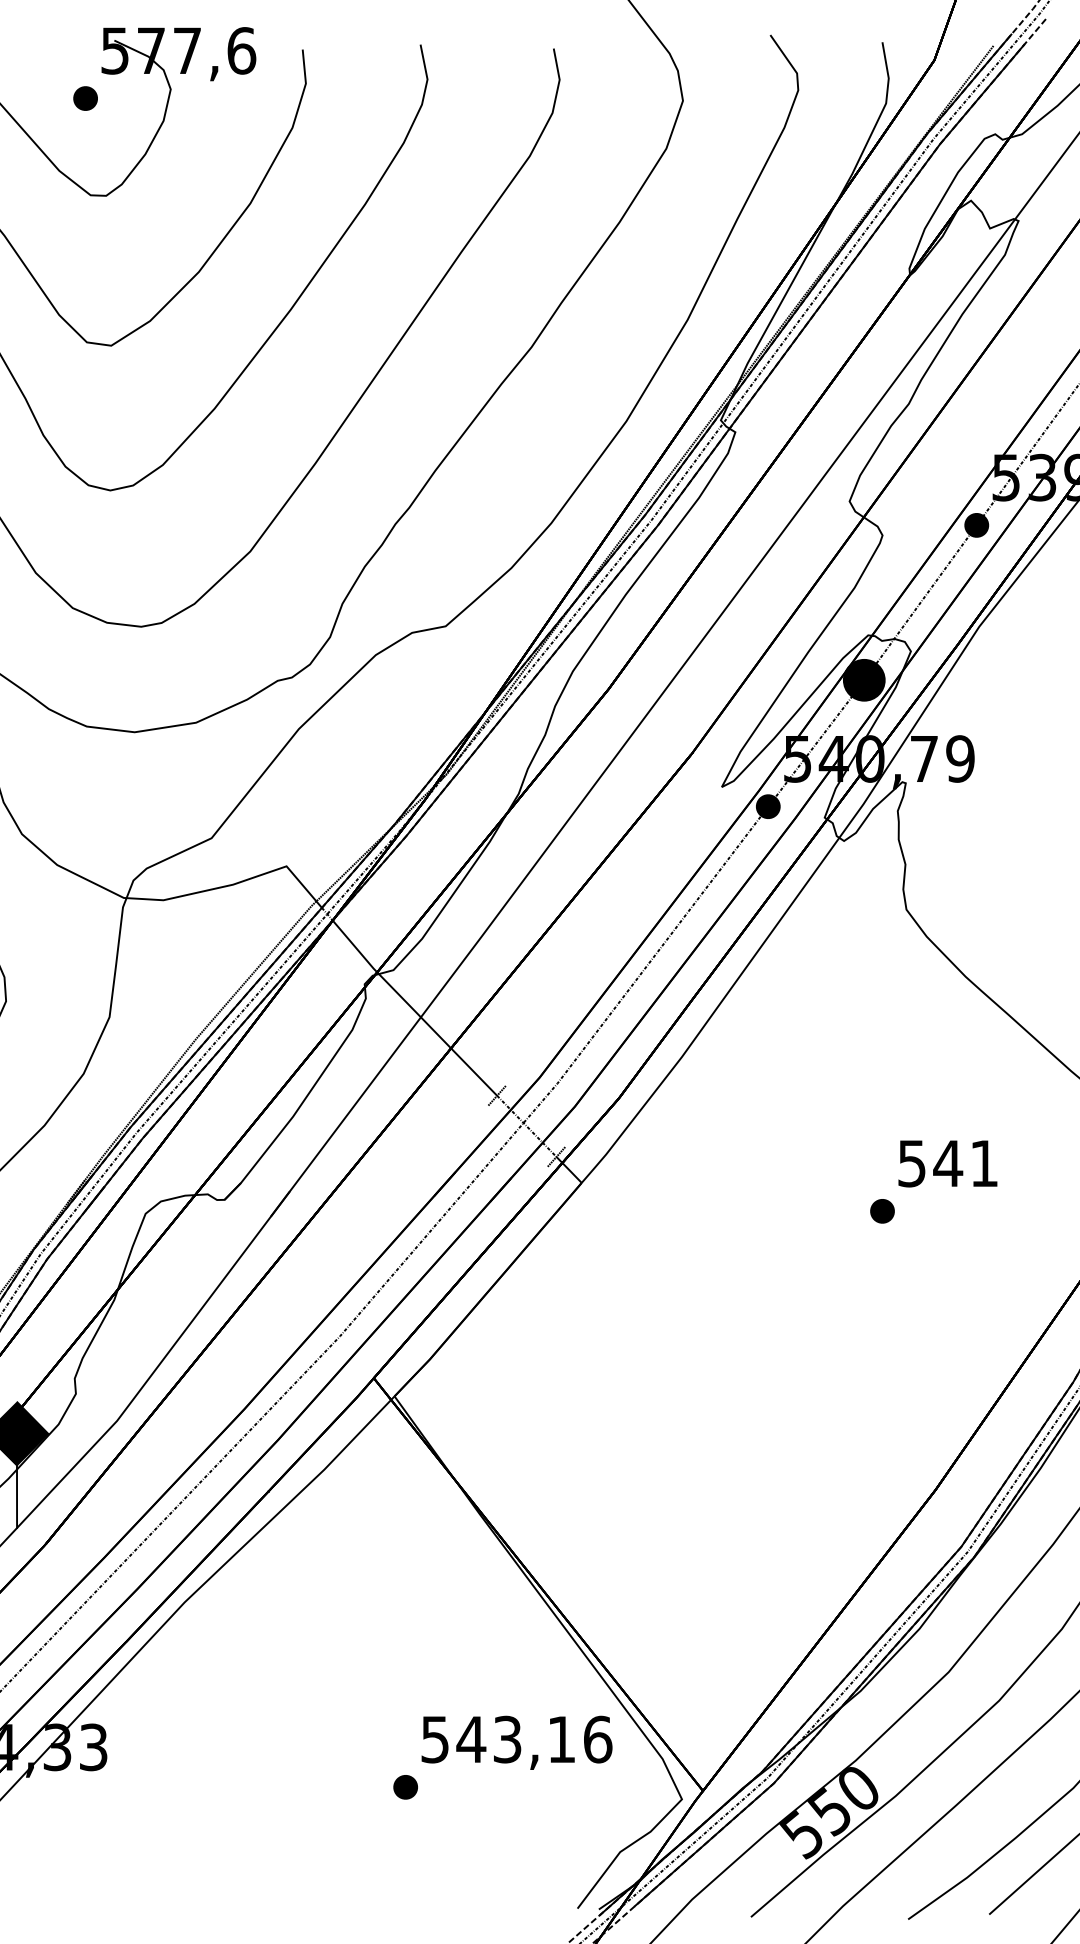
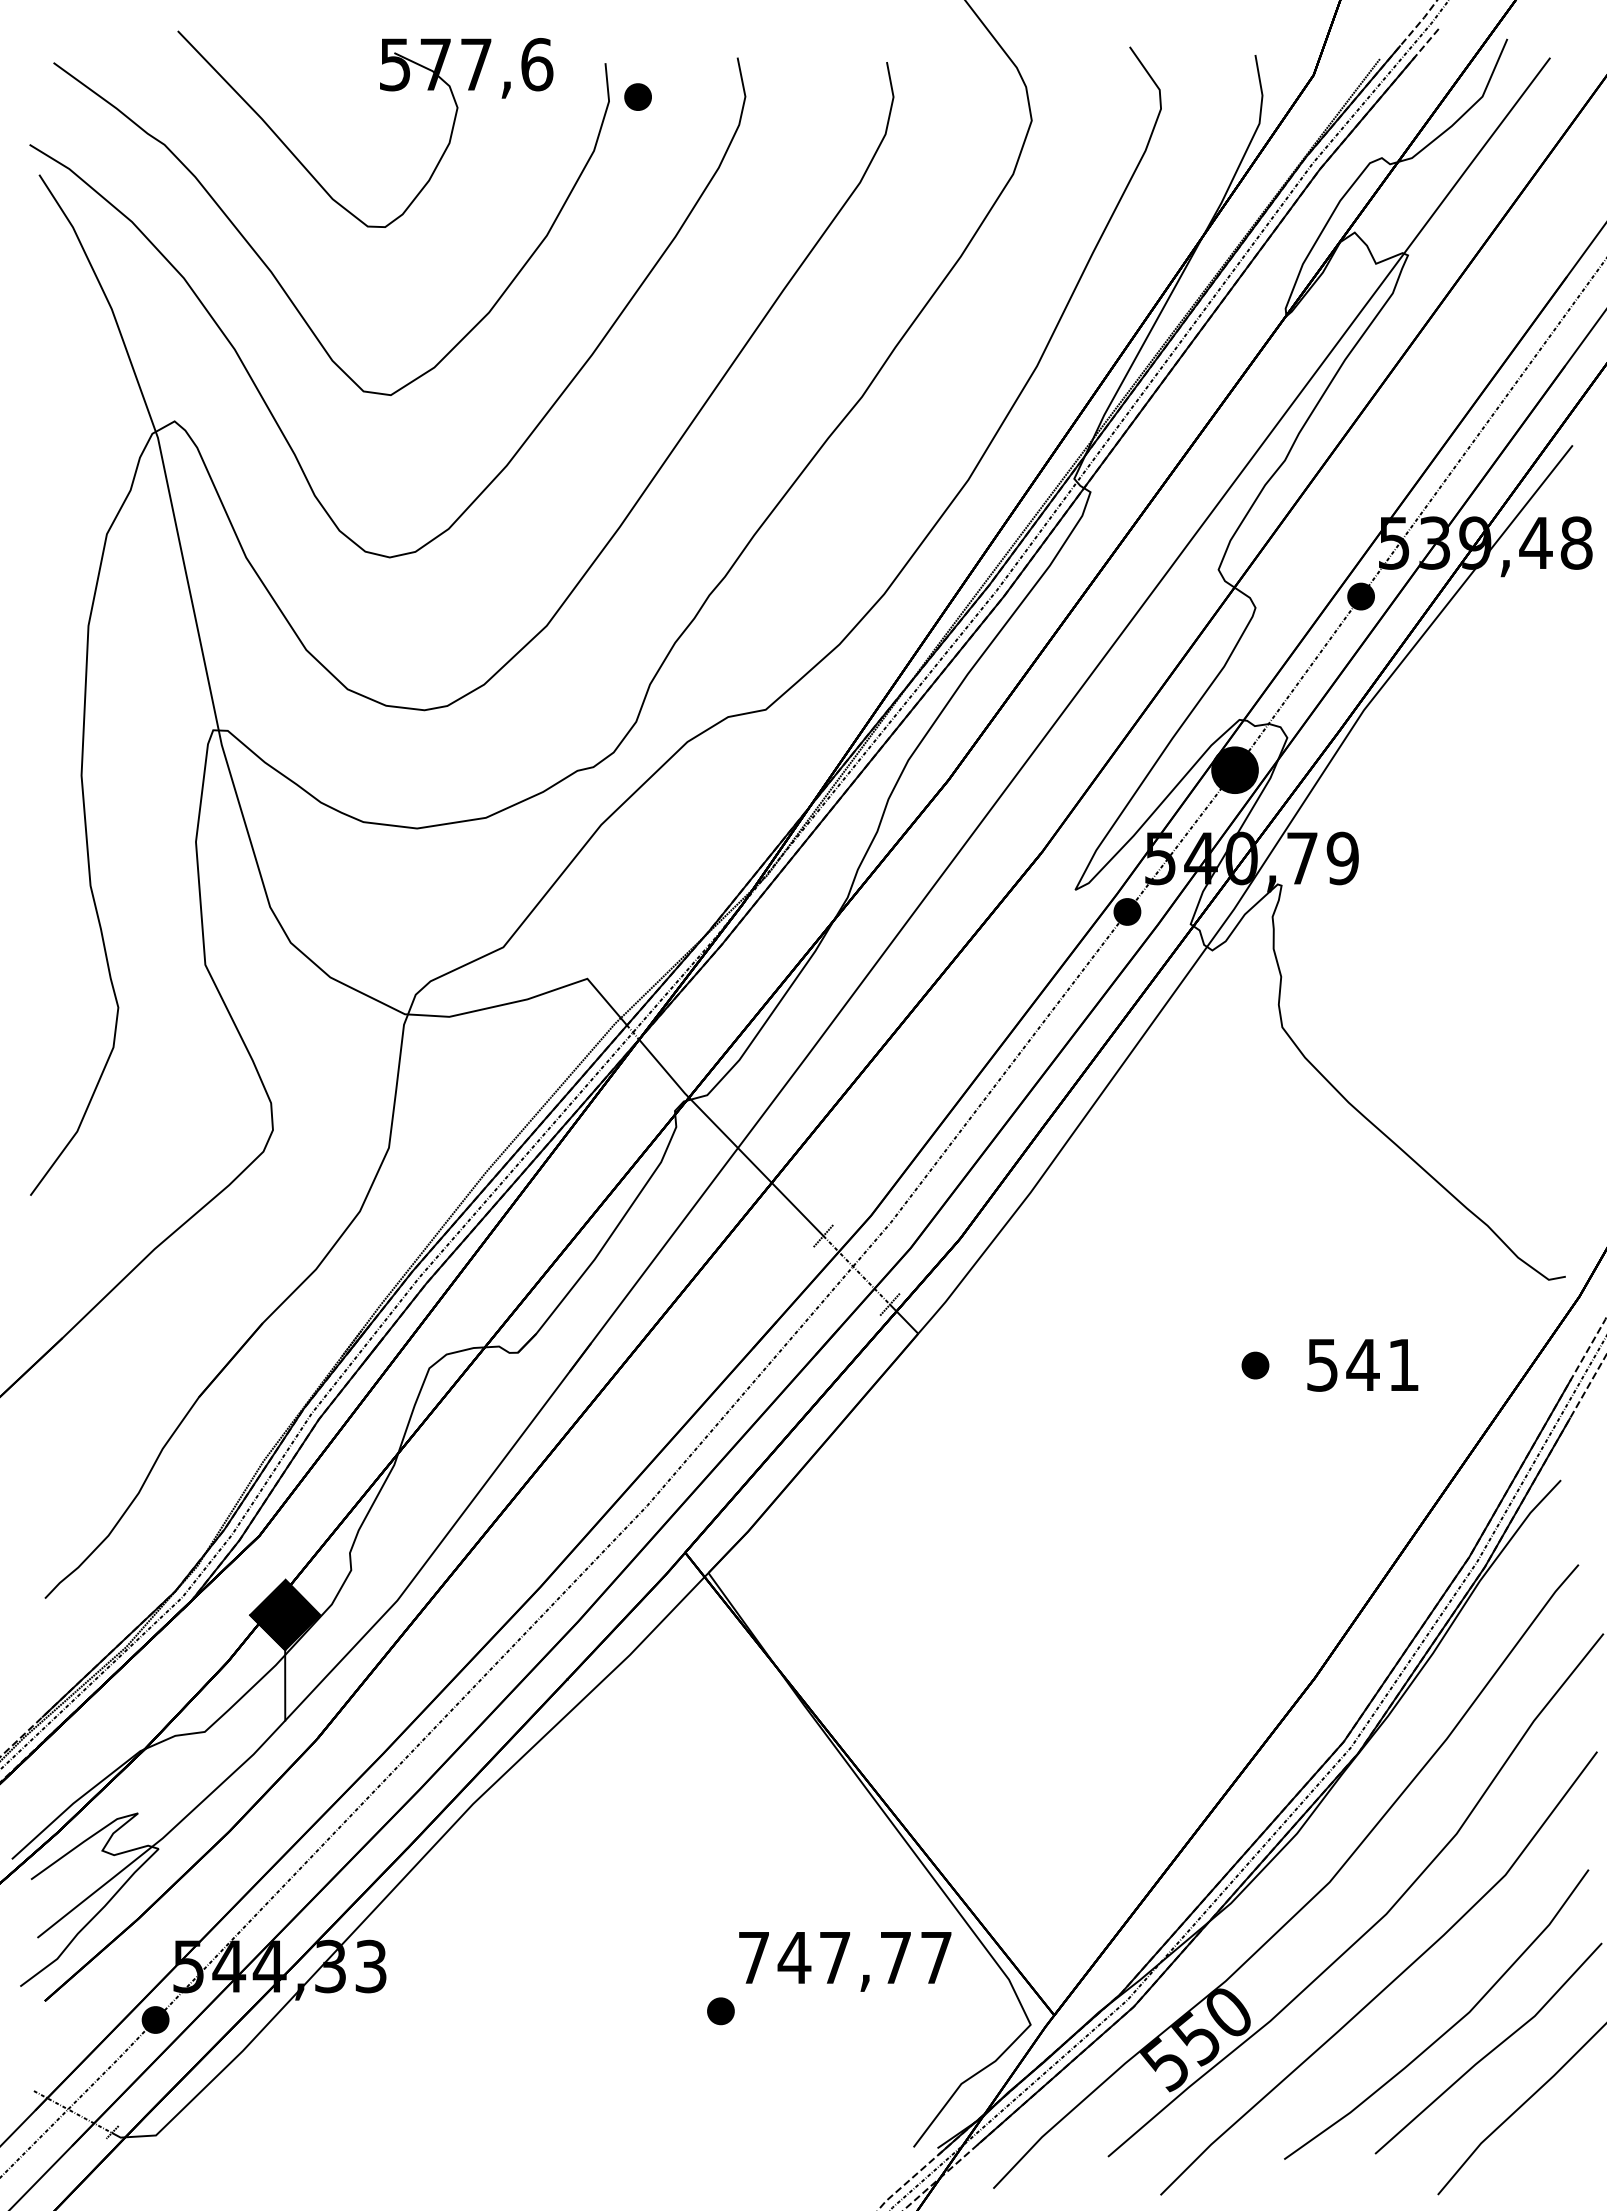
part: (85, 98) -> (637, 96), moved
text: (947, 1163) -> (1362, 1365), moved
text: (516, 1739) -> (845, 1957), 543,16 -> 747,77

